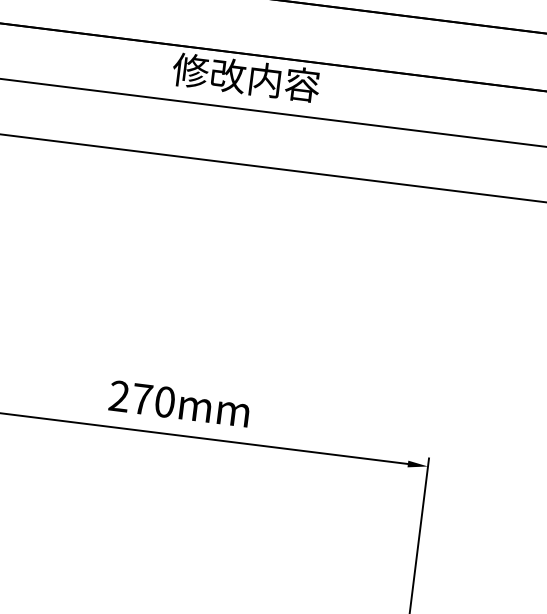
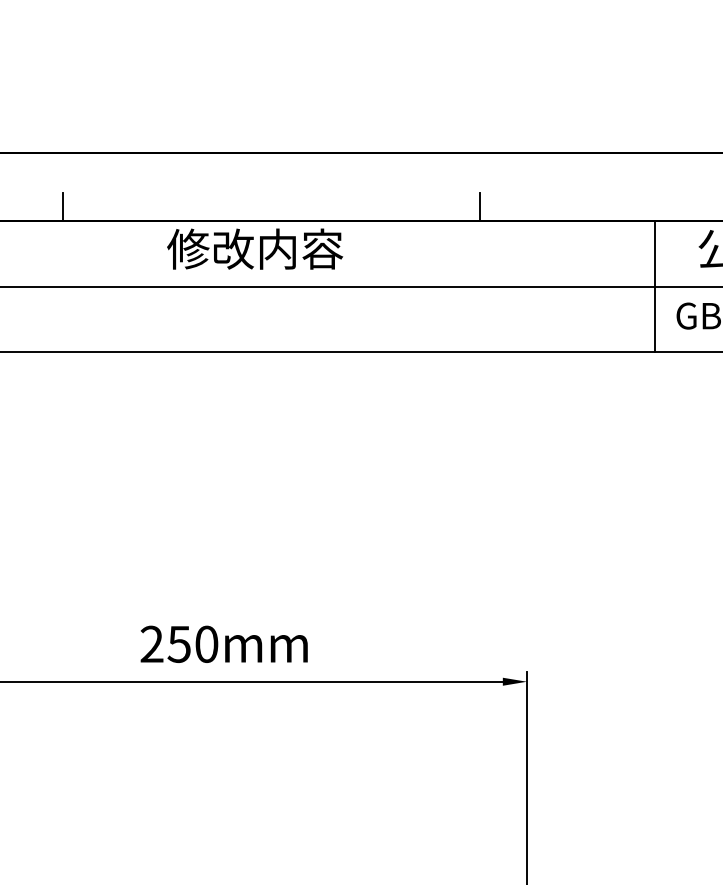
line: (90, 22) -> (62, 207), added
line: (437, 66) -> (479, 207), added
text: (141, 399) -> (178, 644), 270mm -> 250mm

